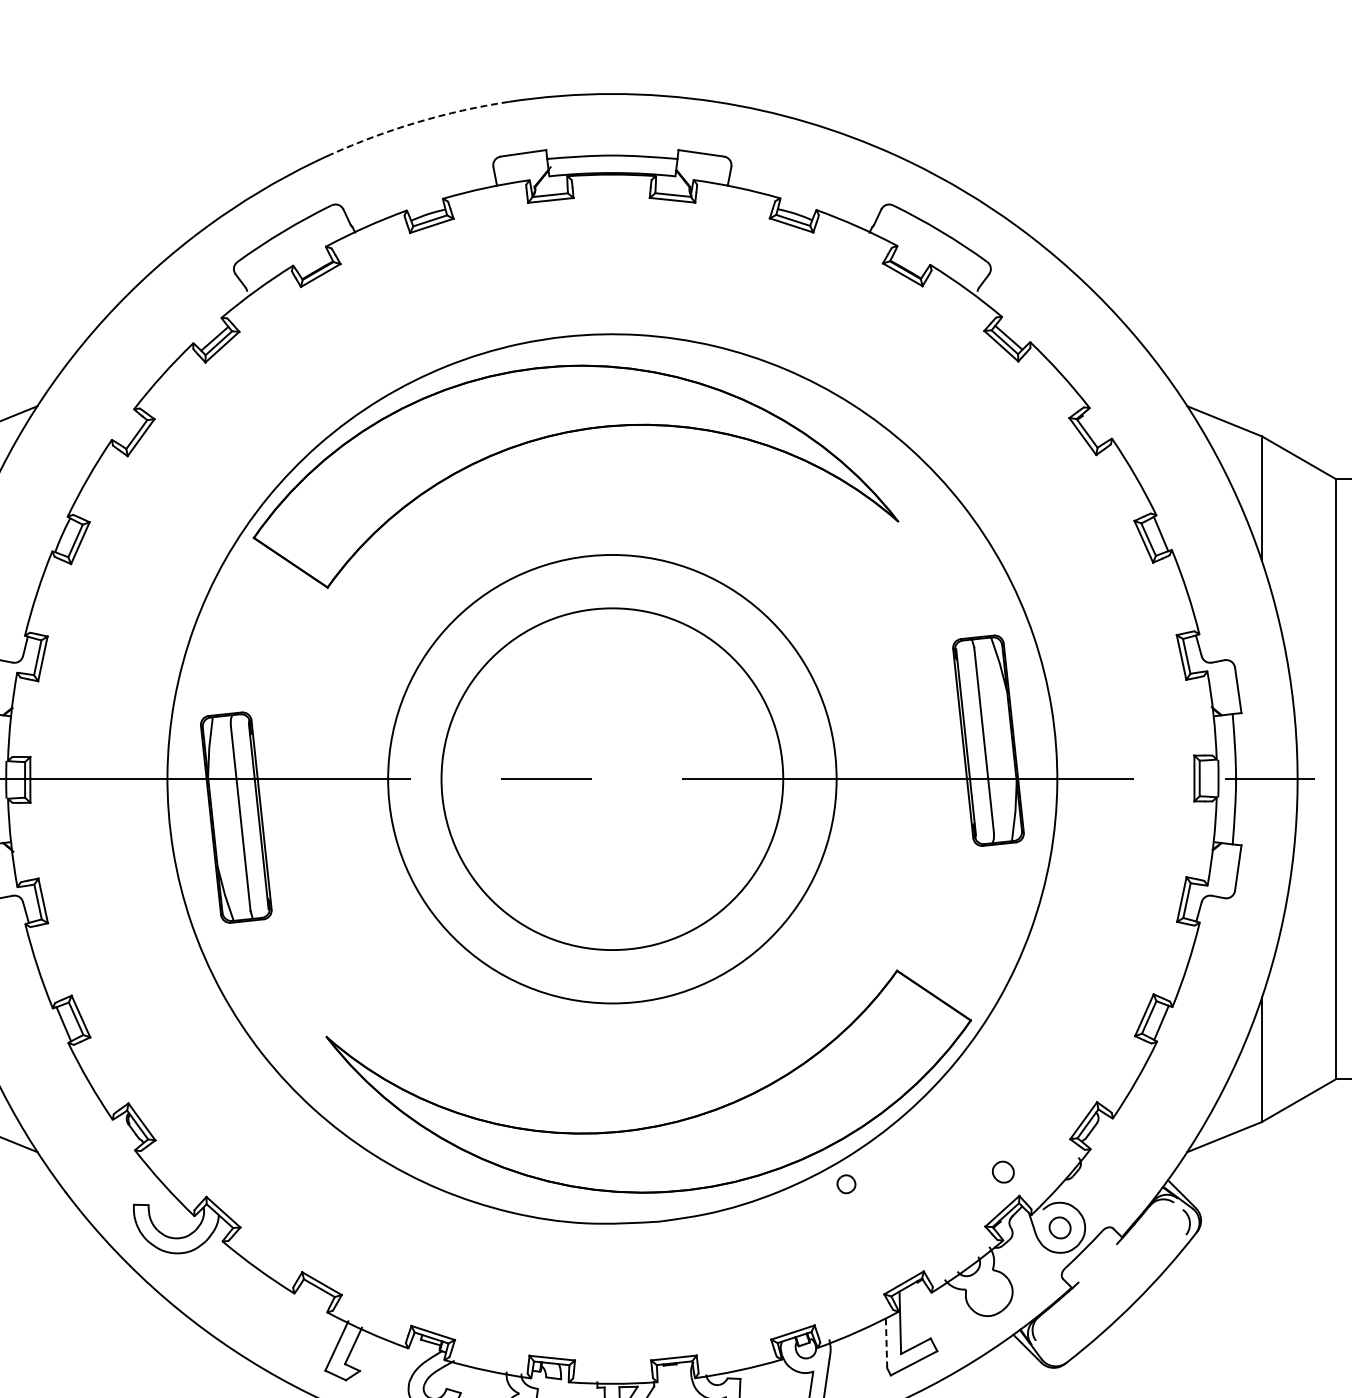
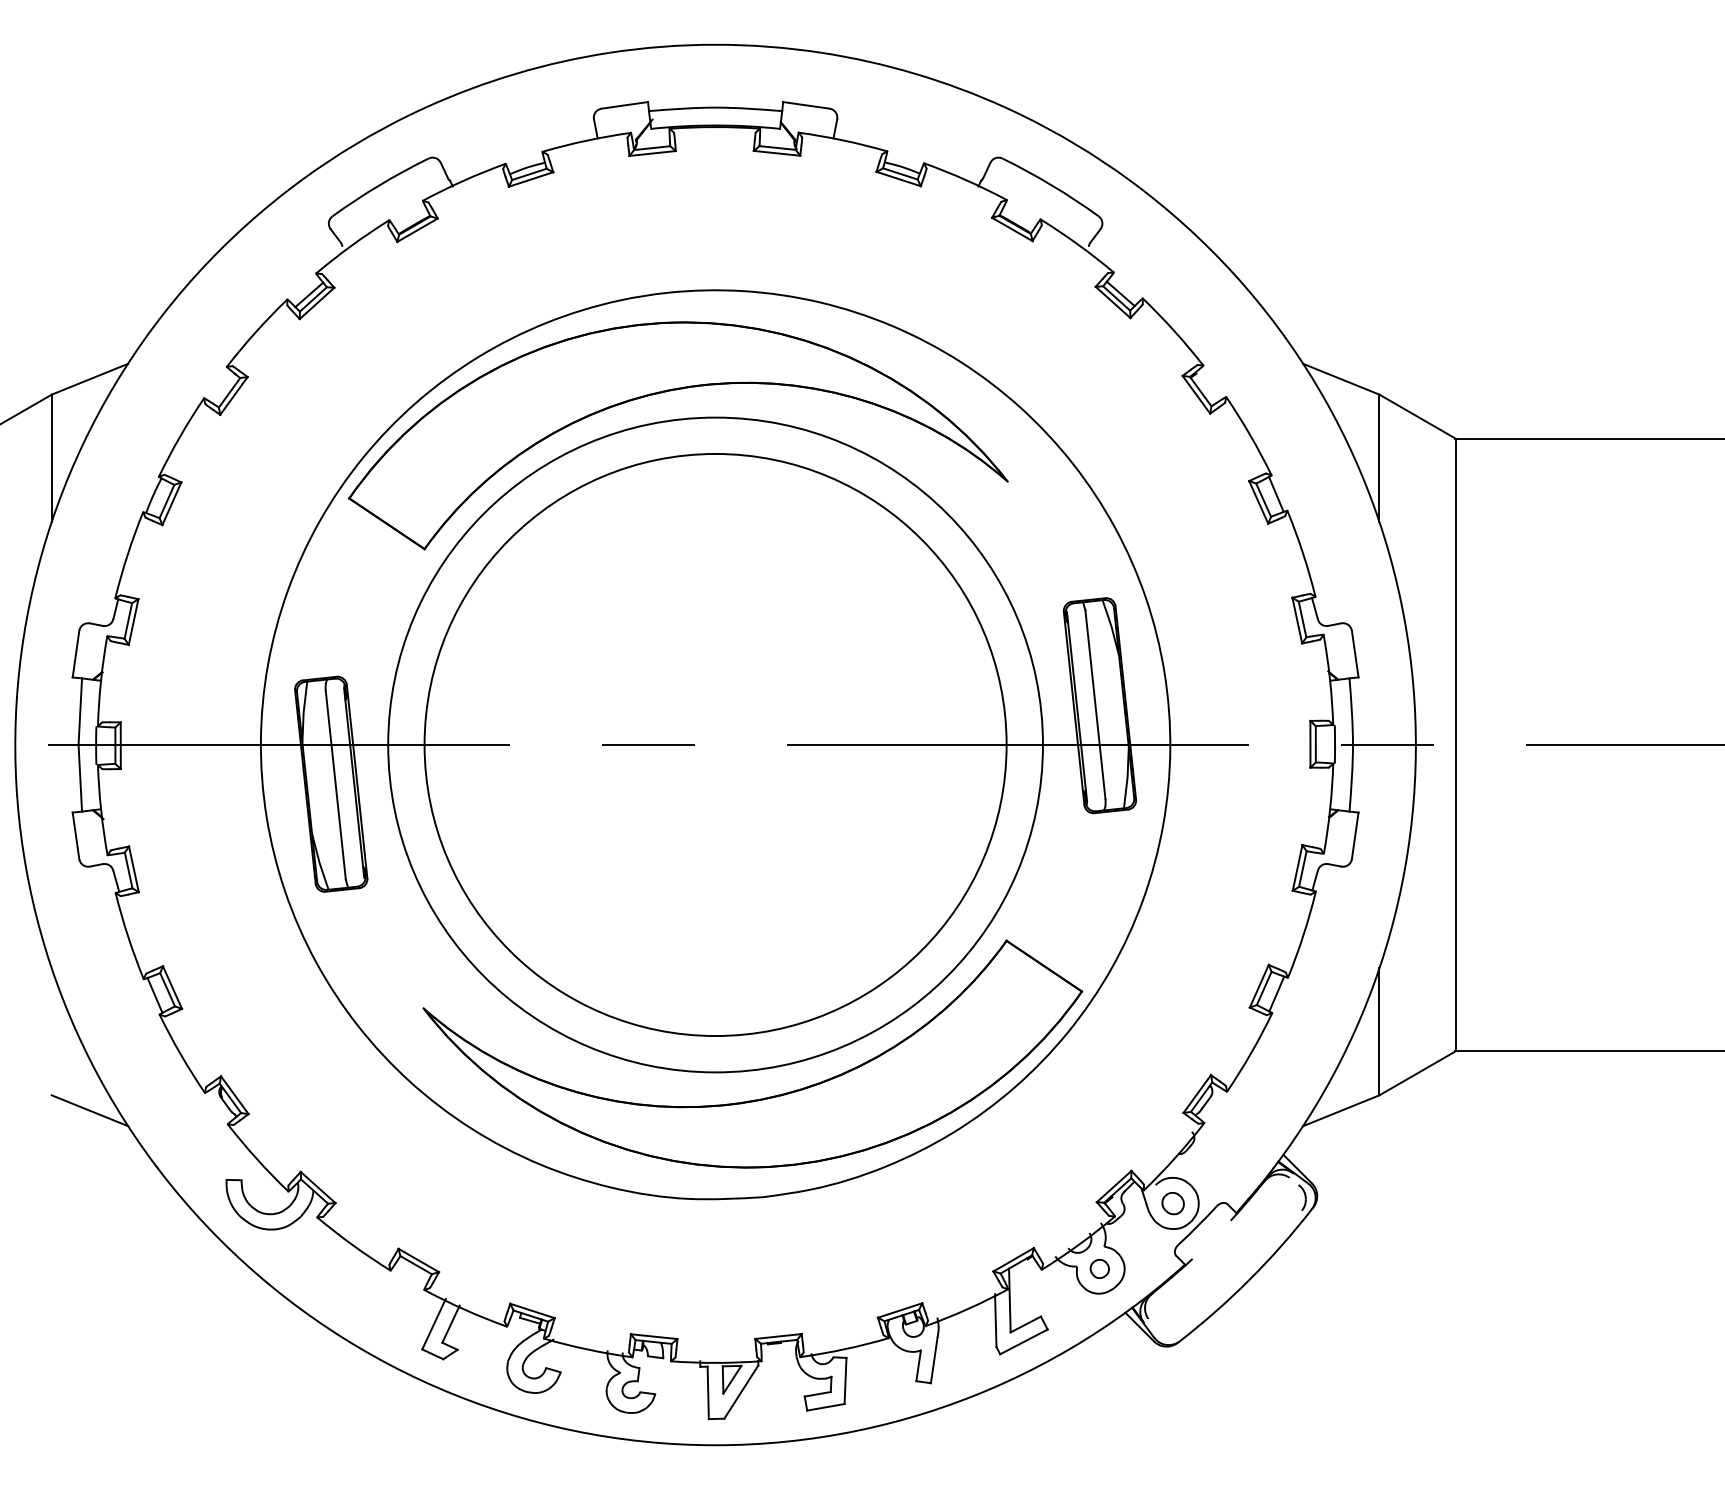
arc: (417, 122) -> (516, 73), dashed -> solid
circle: (612, 778) -> (715, 744), size x1.43
circle: (612, 778) -> (715, 744), size x1.67
part: (1002, 1172) -> (1114, 1146), removed
part: (846, 1183) -> (1099, 1268), moved
line: (886, 1342) -> (995, 1320), dashed -> solid

